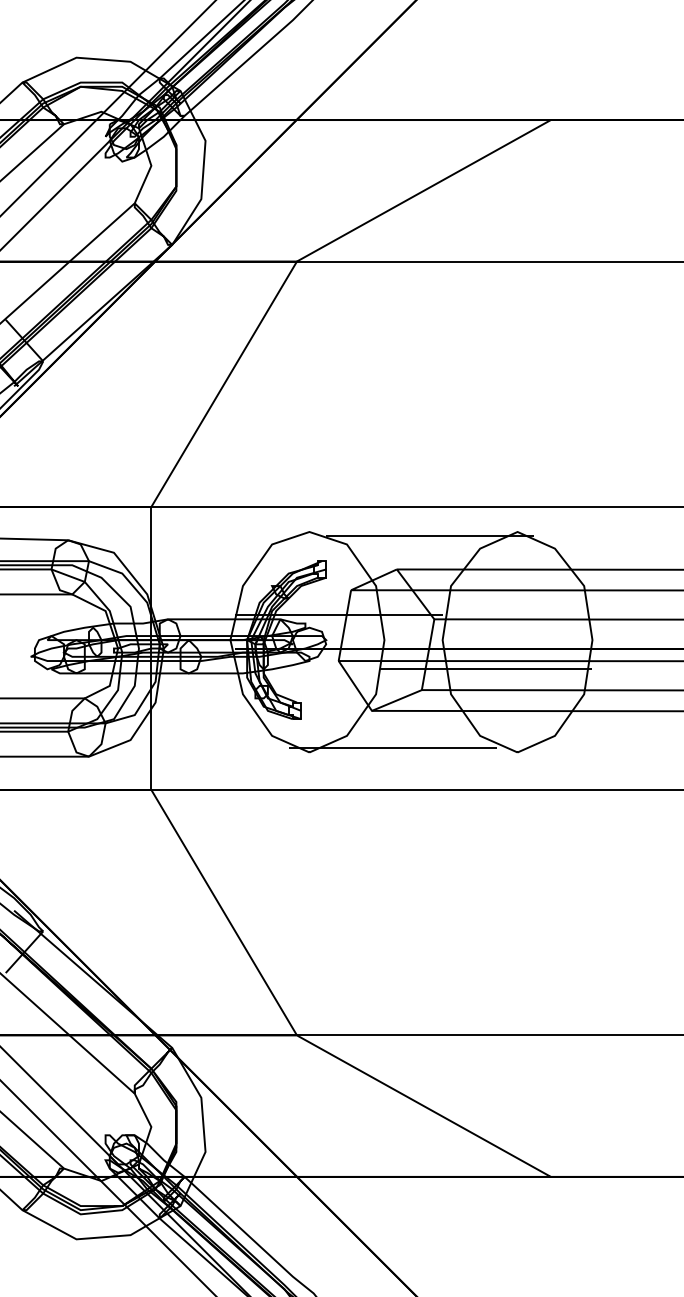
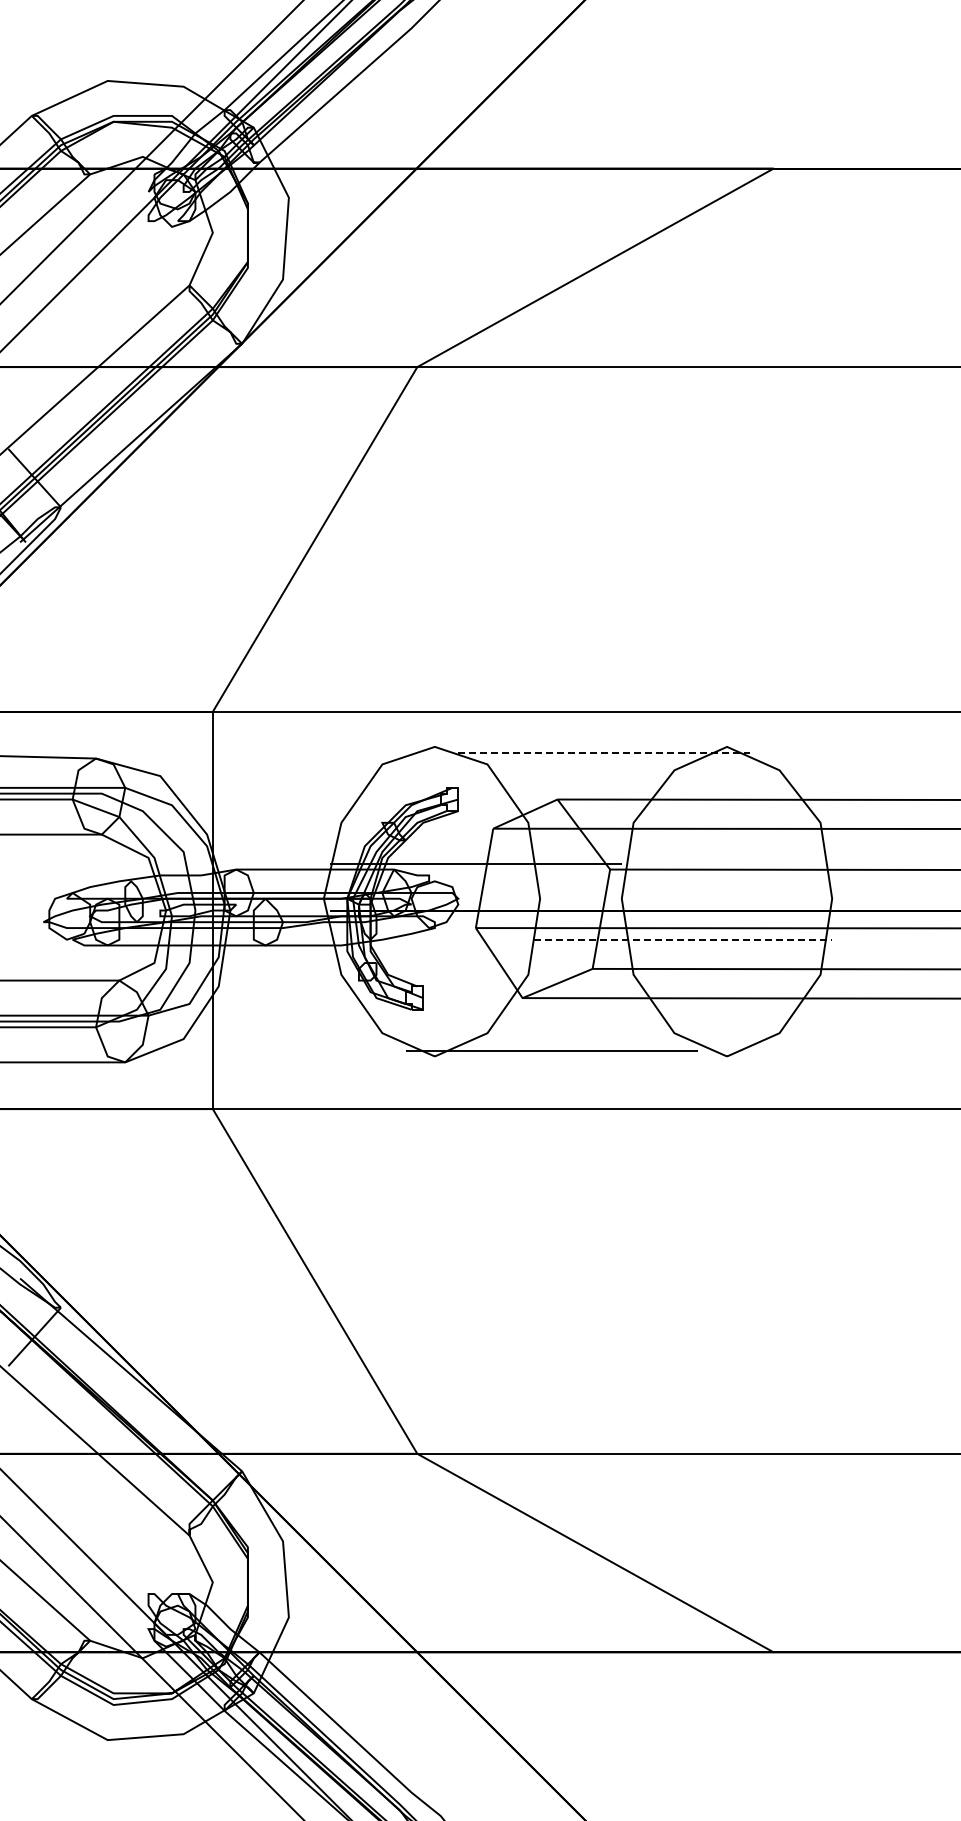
line: (430, 535) -> (604, 752), solid -> dashed
line: (486, 669) -> (683, 939), solid -> dashed

